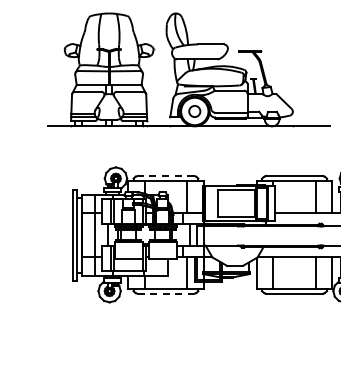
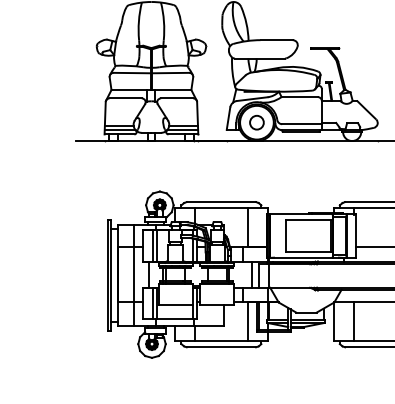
line: (165, 175) -> (220, 201), dashed -> solid
line: (166, 293) -> (222, 346), dashed -> solid

